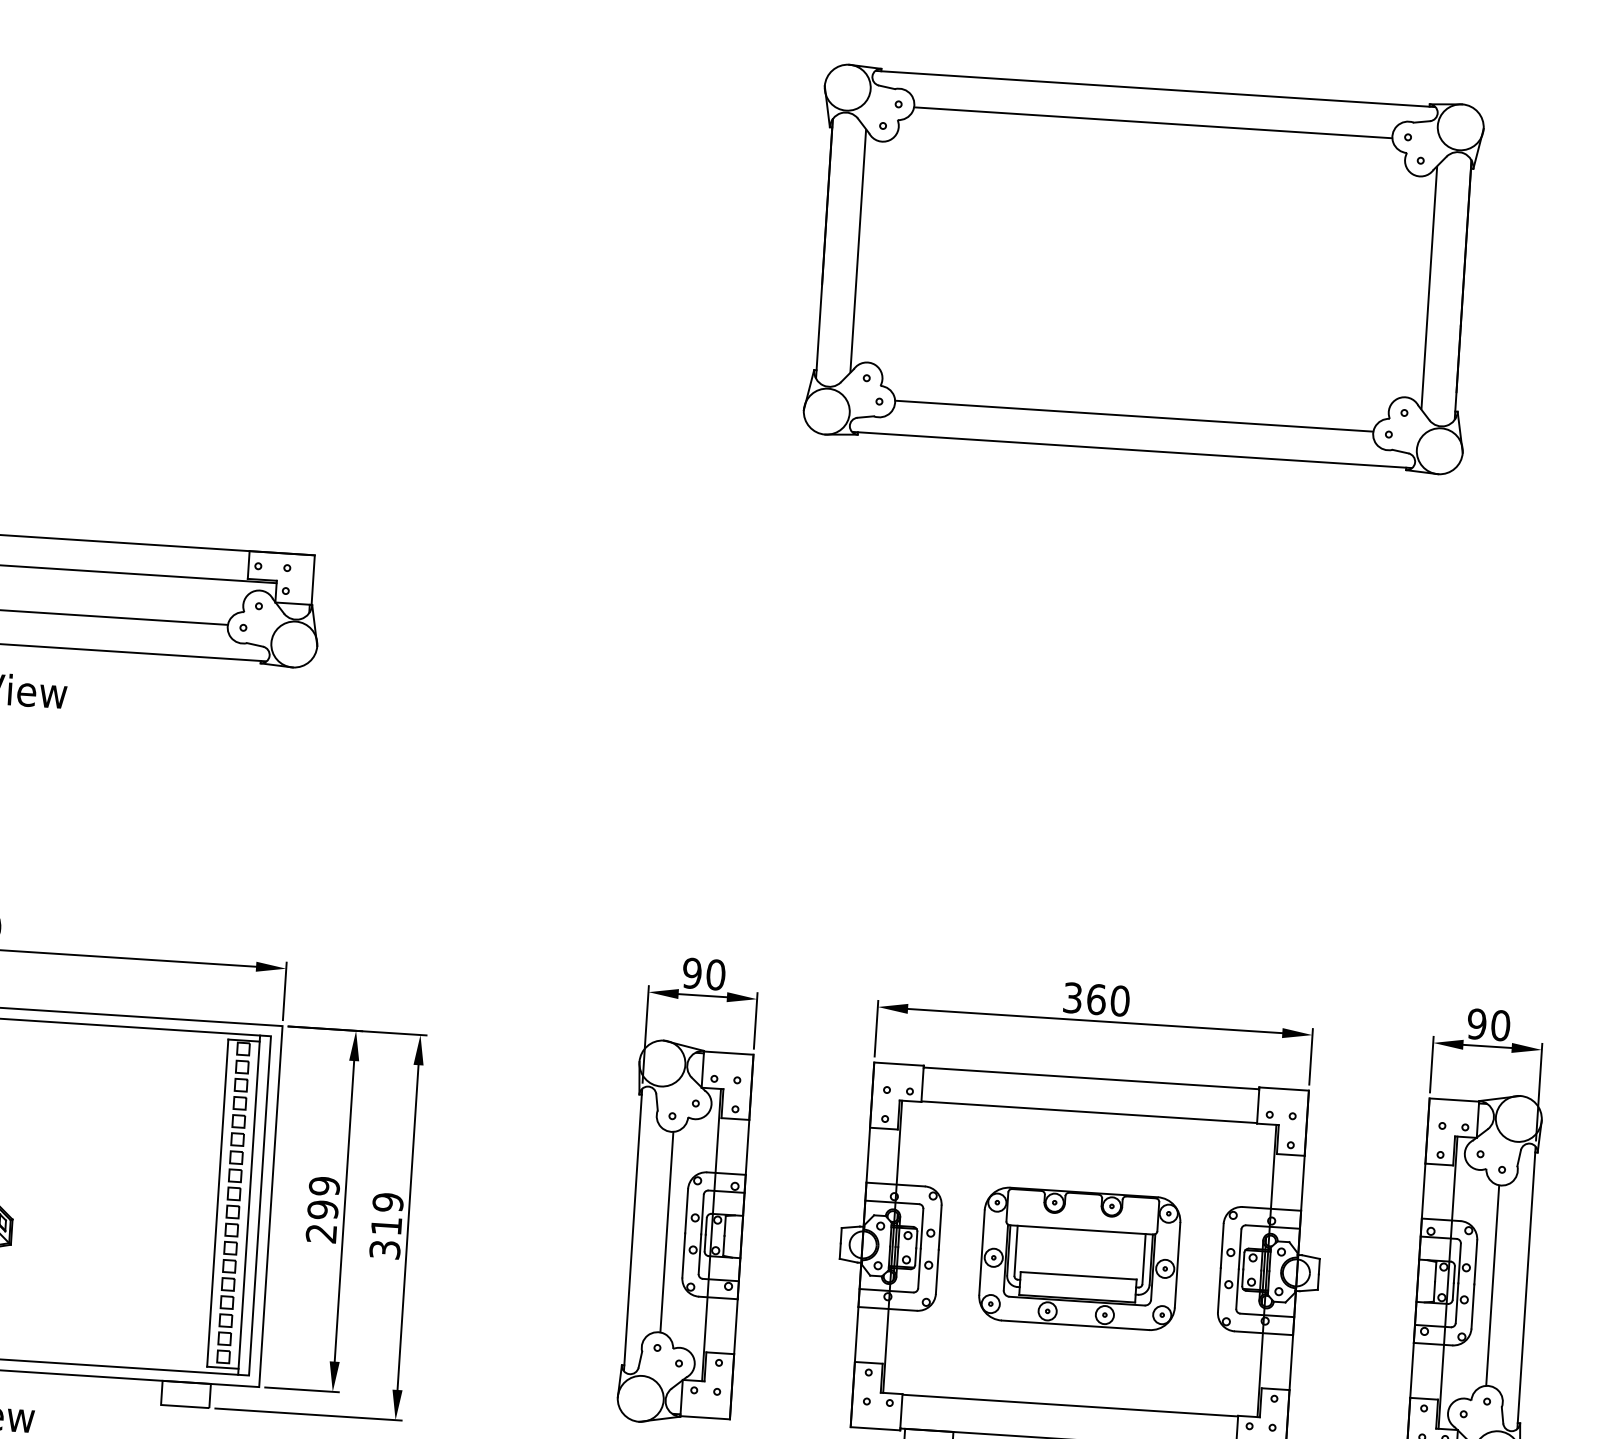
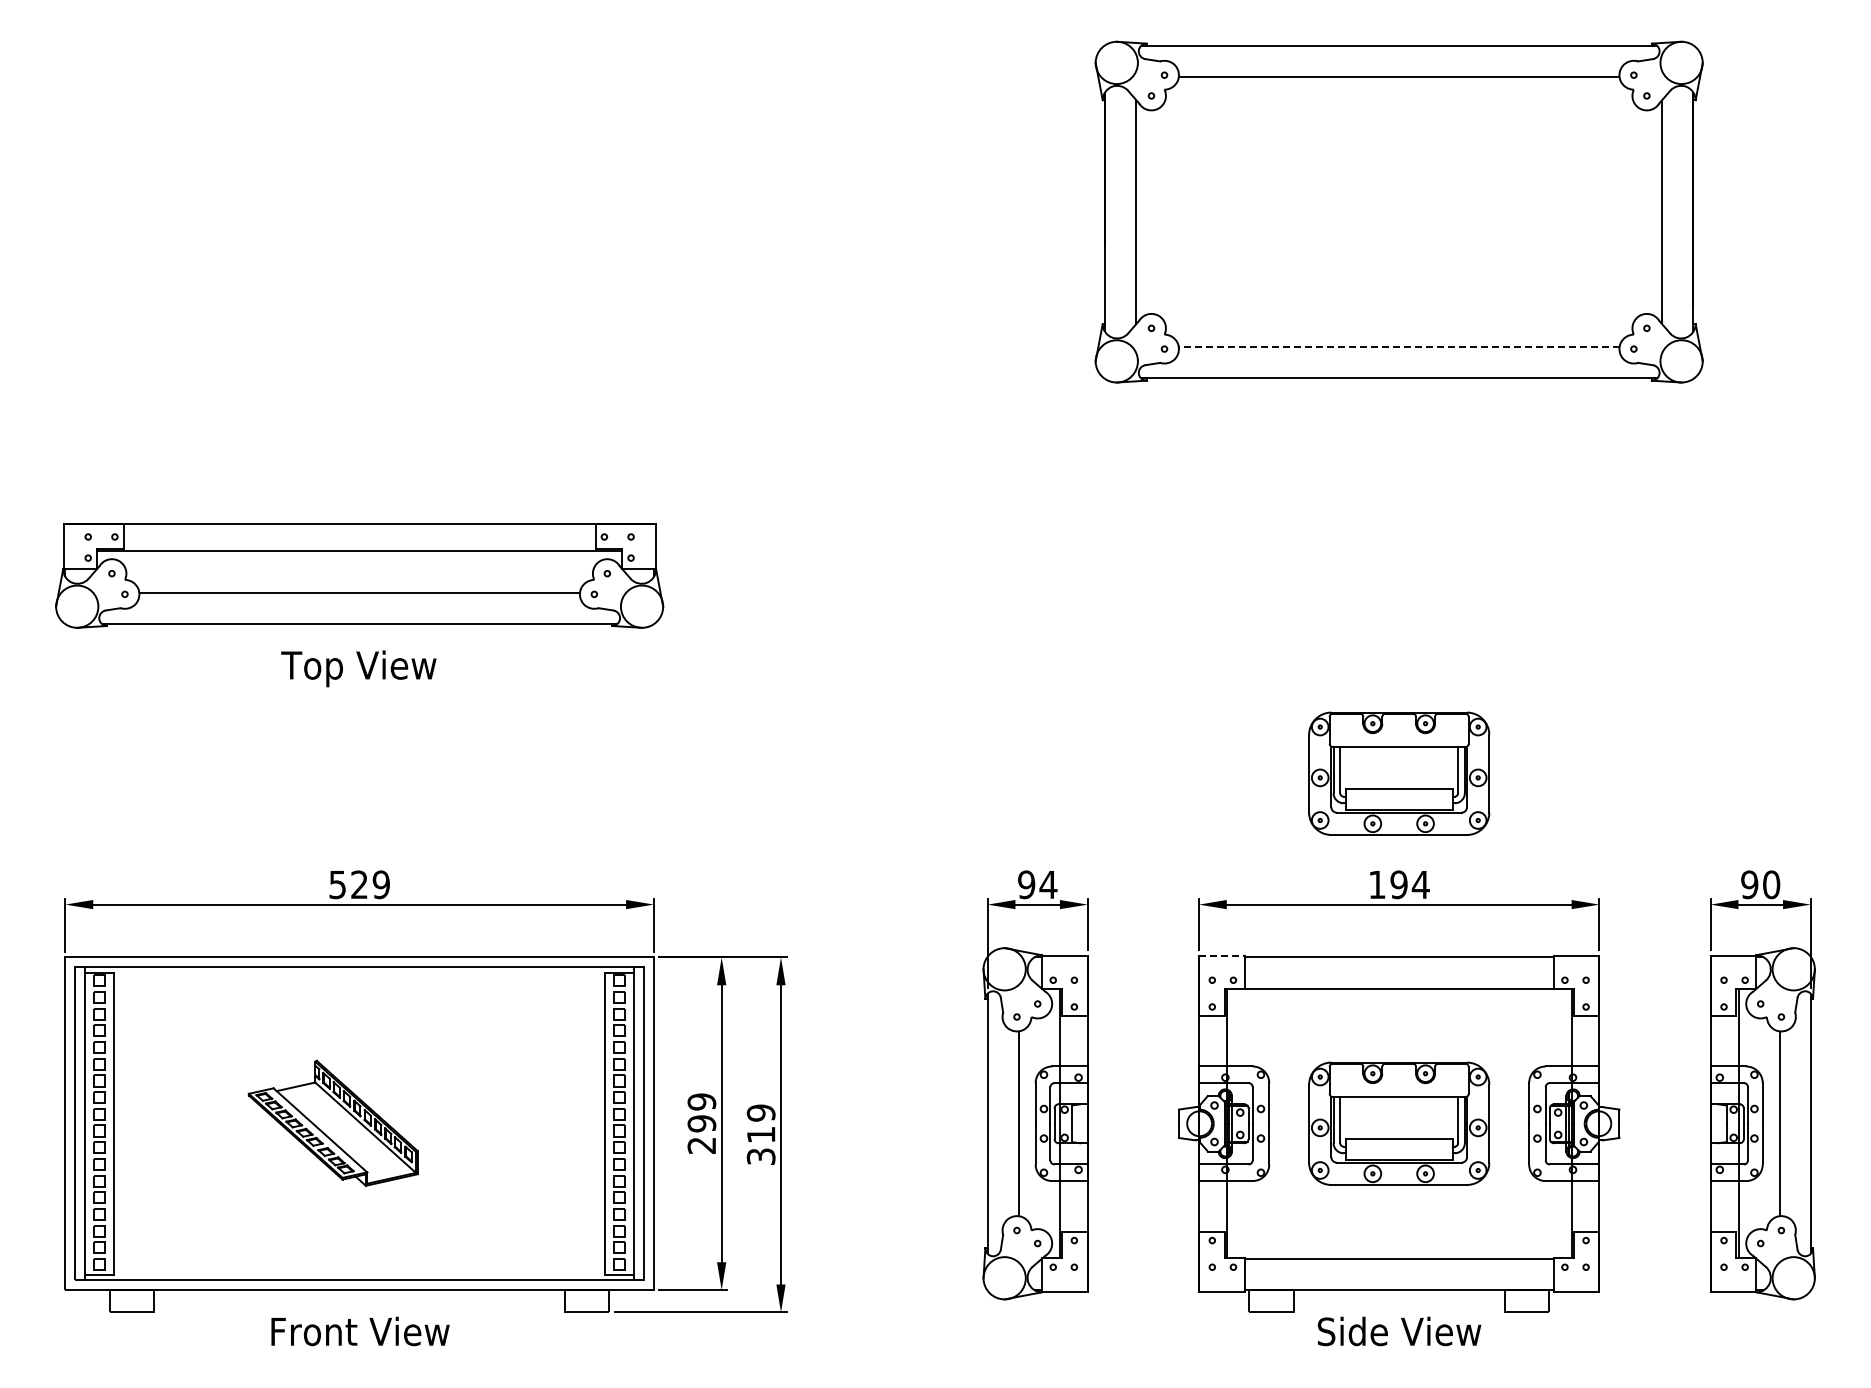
line: (1133, 416) -> (1398, 347), solid -> dashed
part: (1104, 878) -> (1399, 773), added
text: (715, 974) -> (1048, 884), 90 -> 94
text: (1096, 999) -> (1399, 884), 360 -> 194
line: (898, 1063) -> (1221, 955), solid -> dashed

